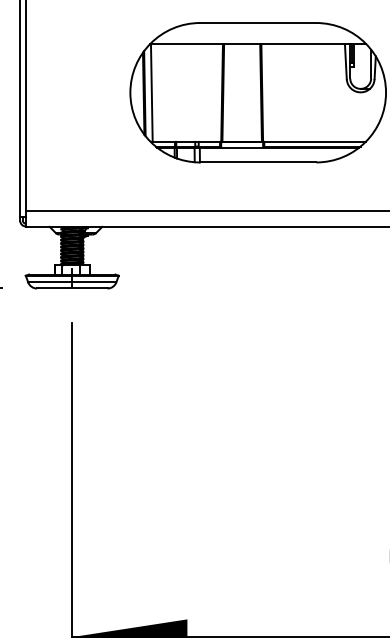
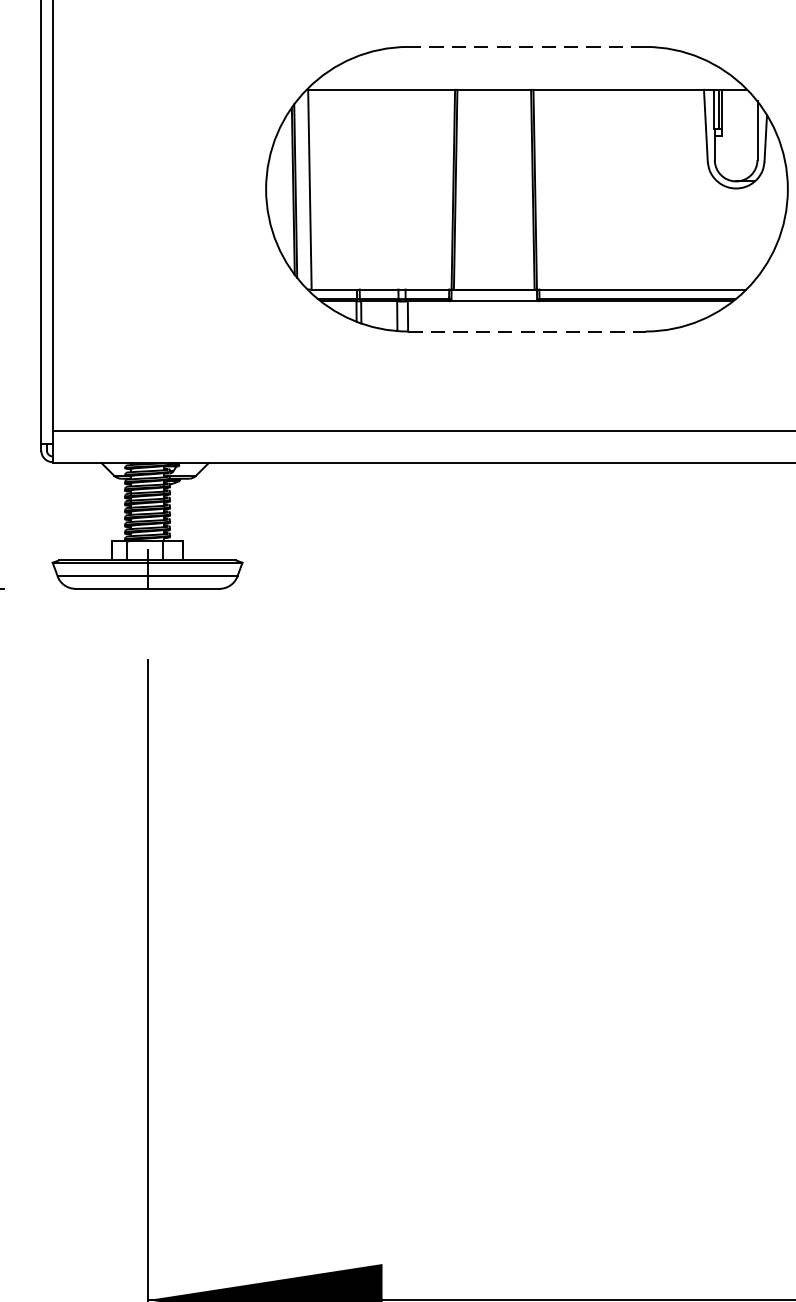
line: (257, 23) -> (525, 47), solid -> dashed
line: (258, 162) -> (527, 331), solid -> dashed

